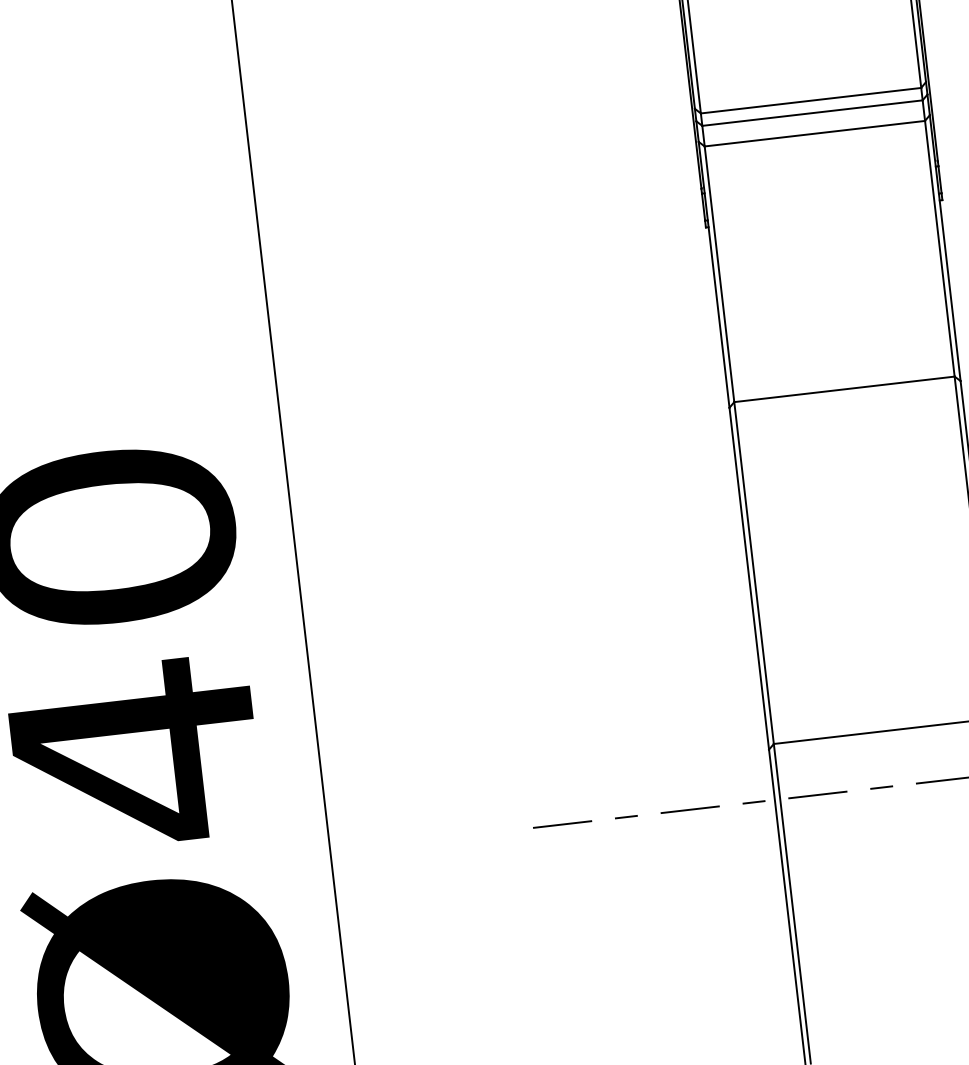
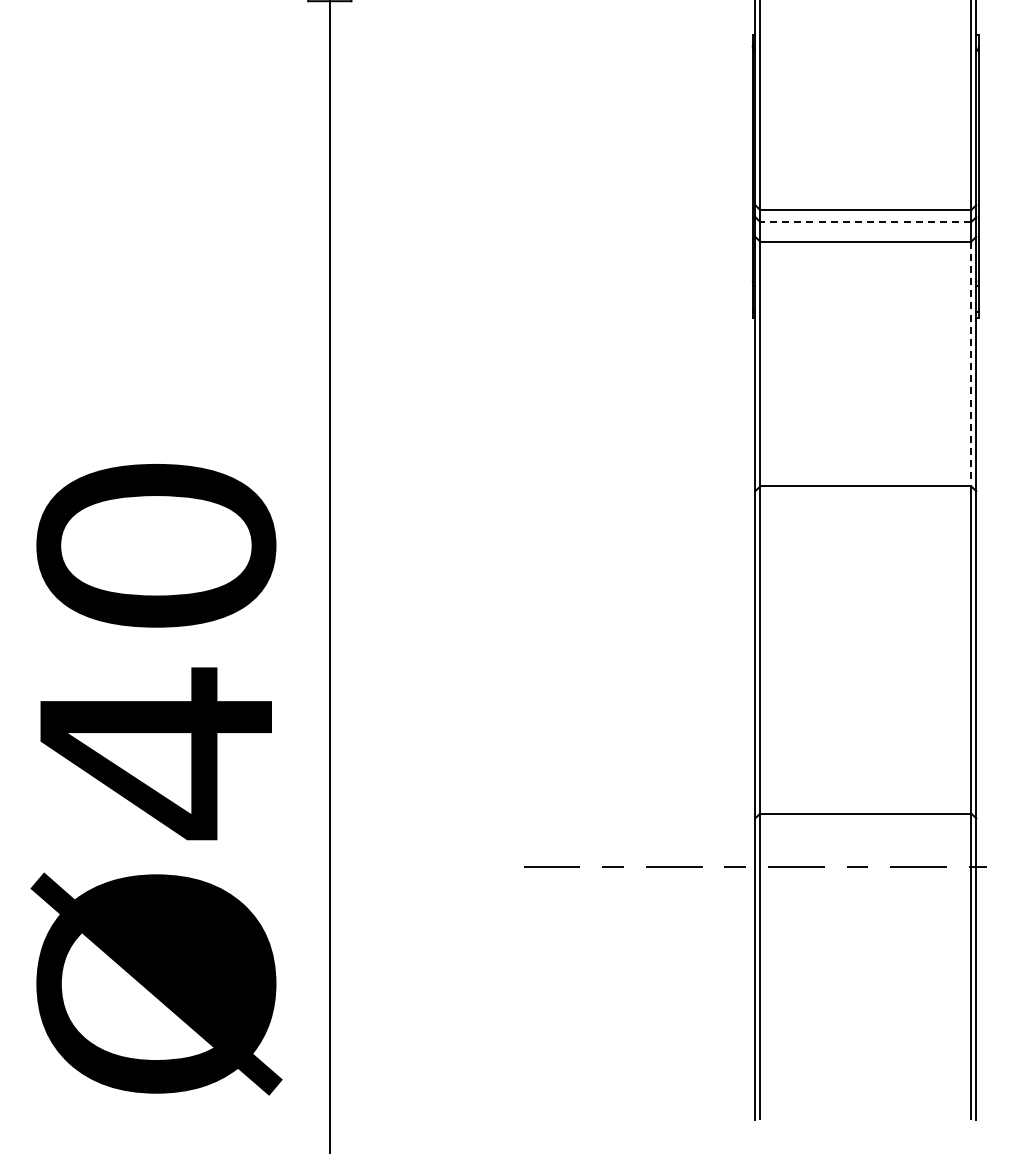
line: (812, 113) -> (865, 222), solid -> dashed
line: (940, 249) -> (971, 364), solid -> dashed

